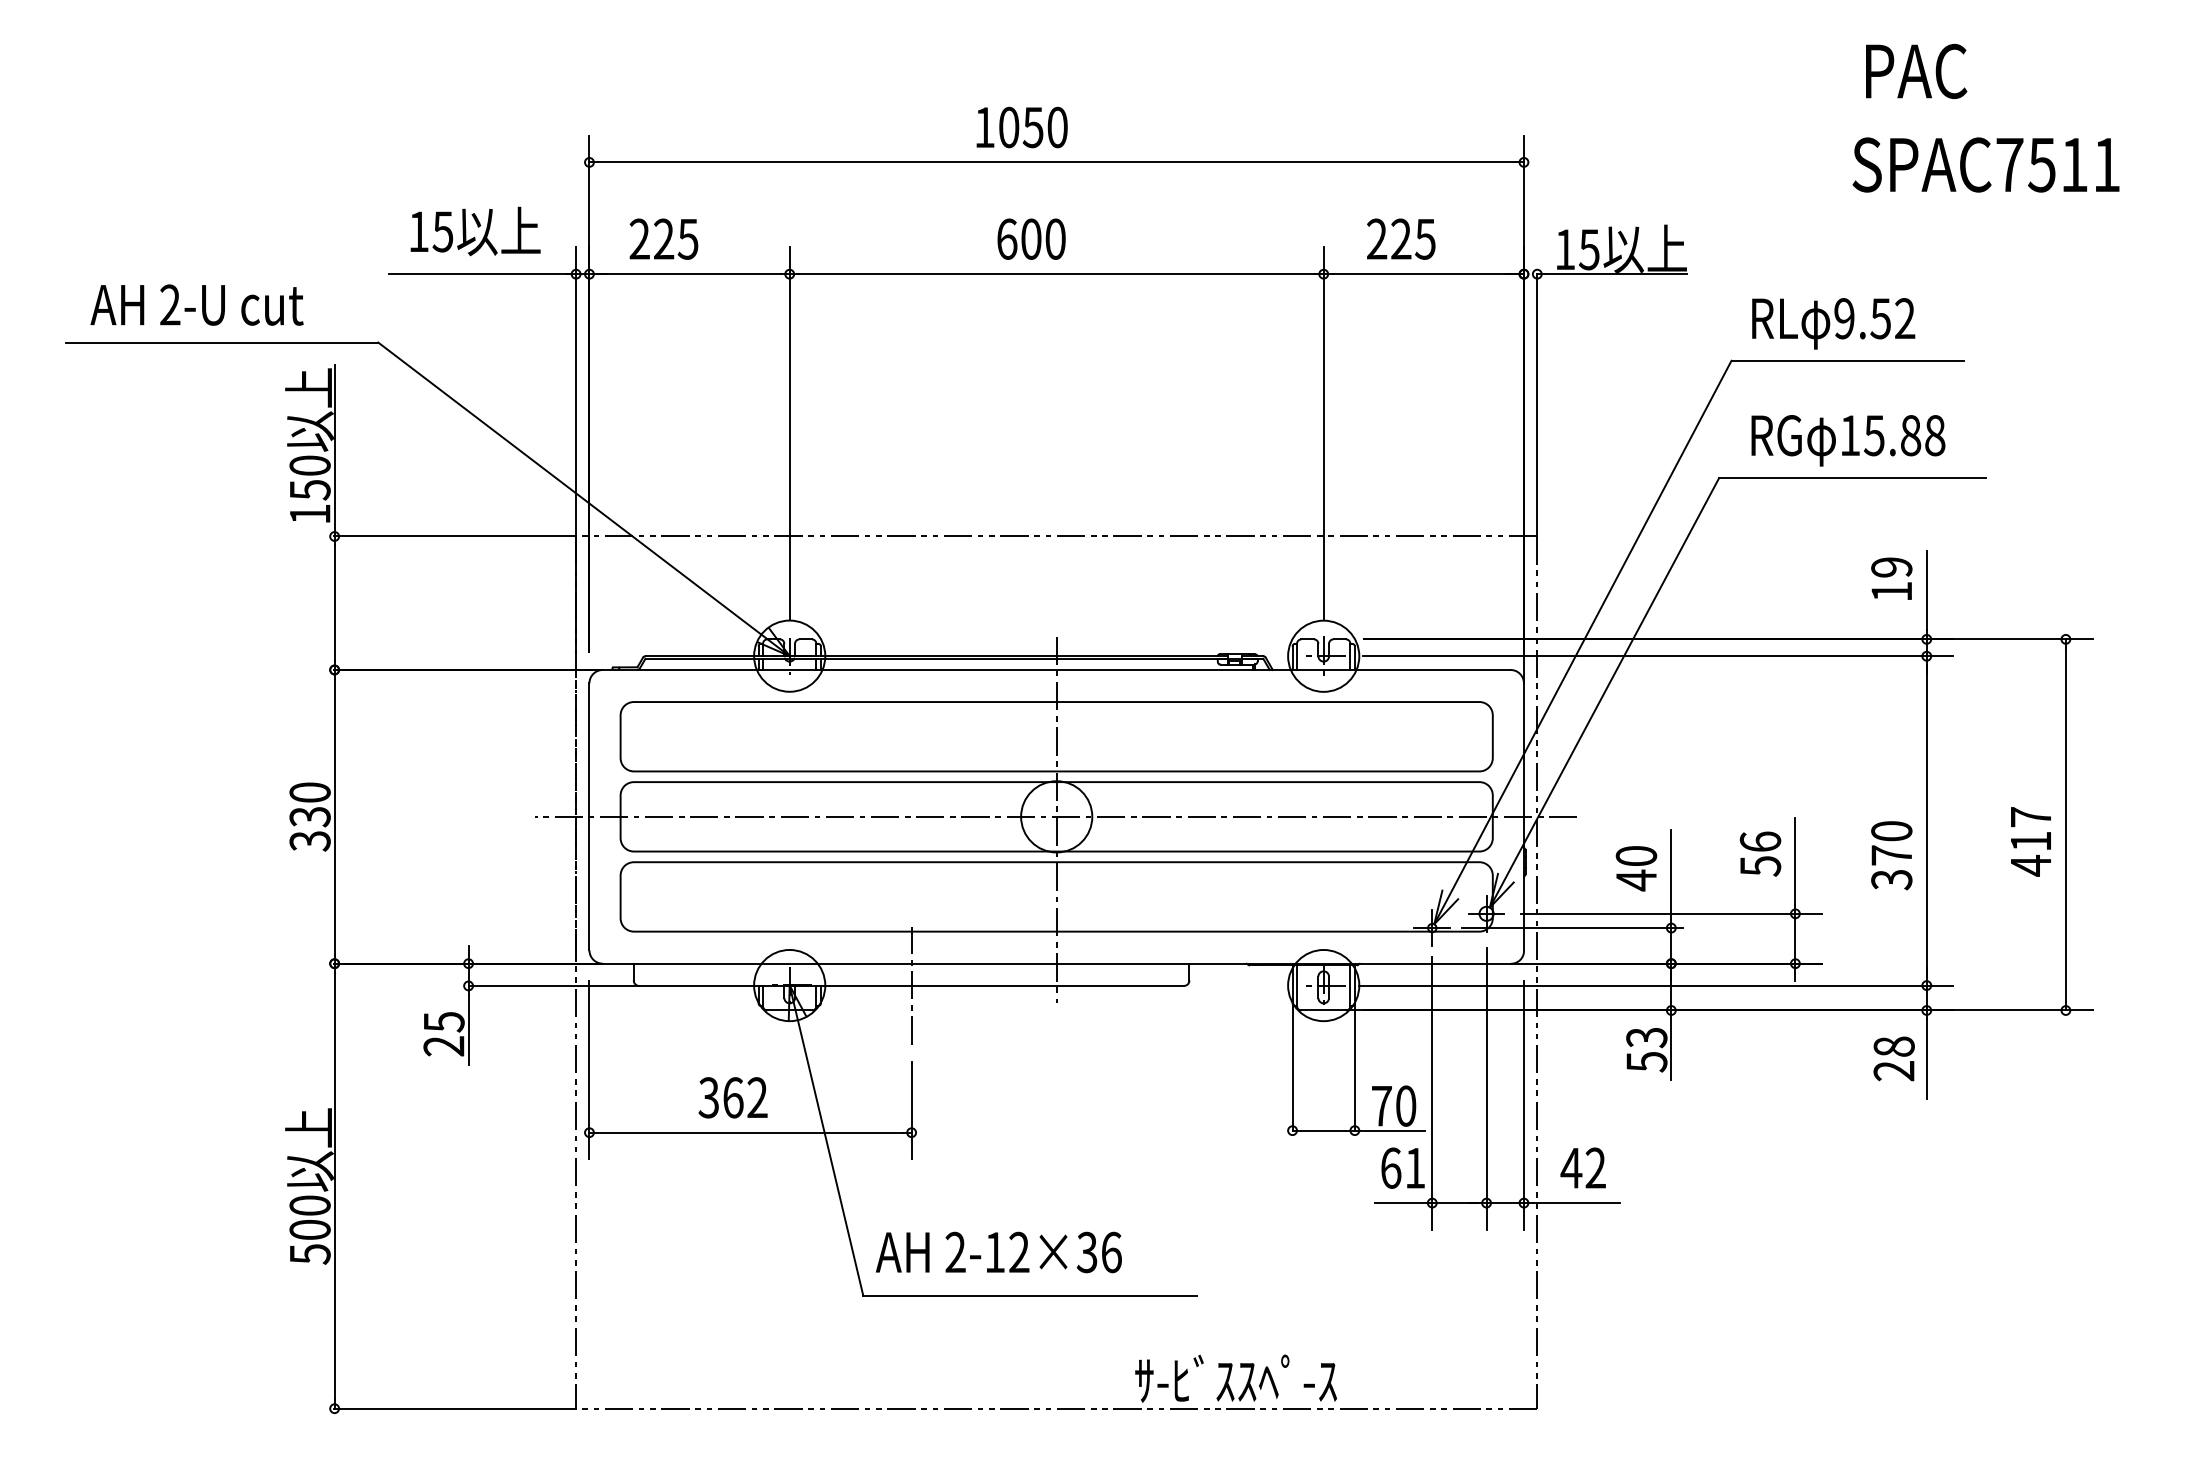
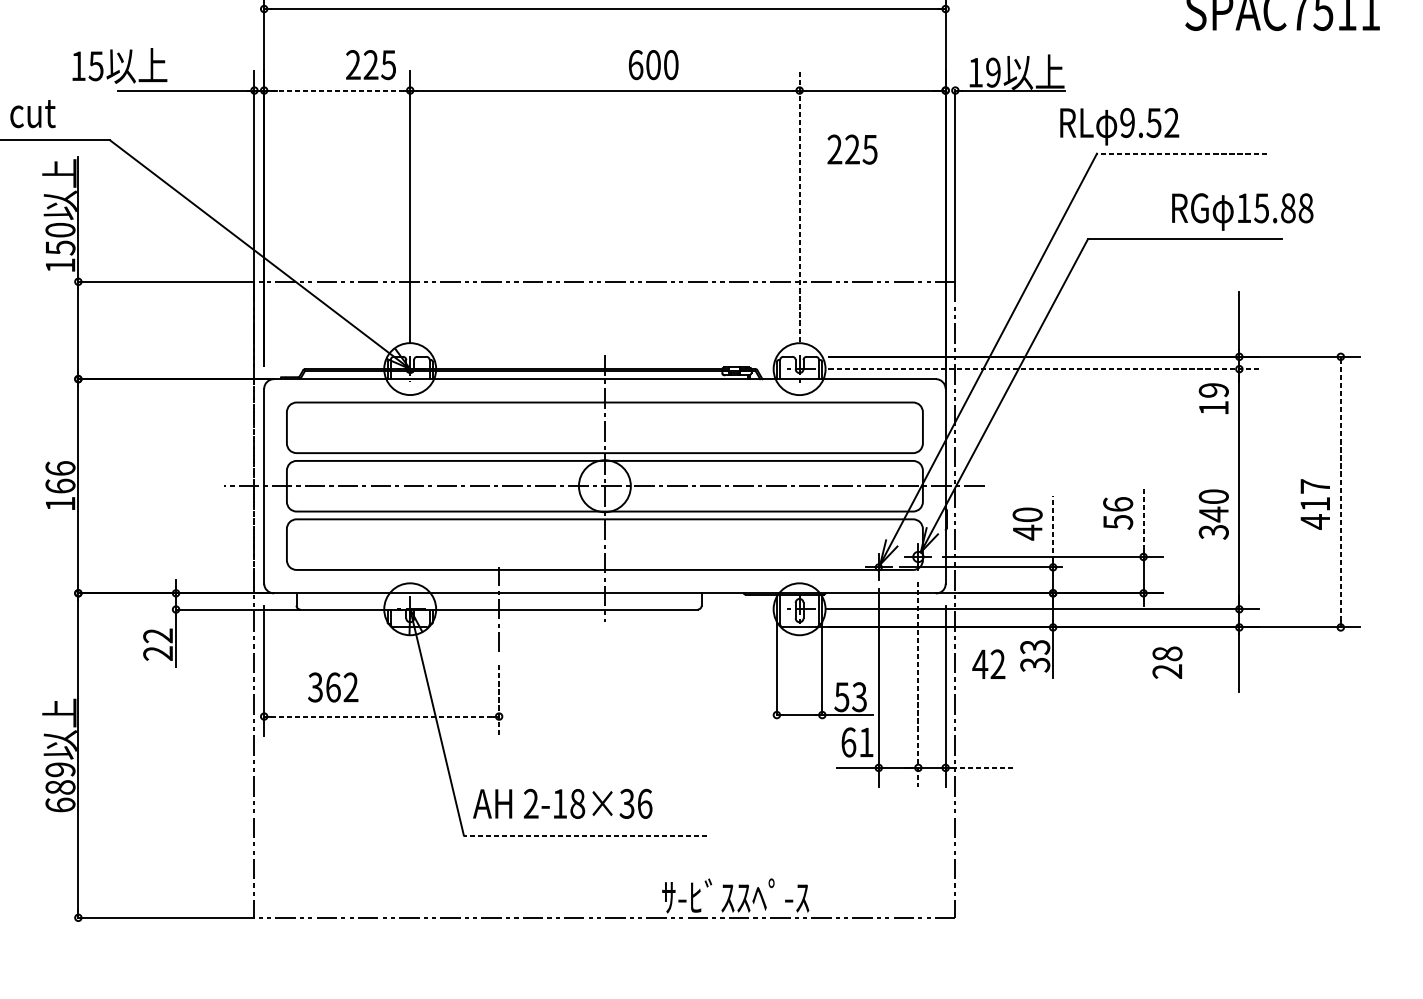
text: (475, 231) -> (119, 65), moved
text: (663, 238) -> (370, 64), moved
text: (1031, 238) -> (653, 64), moved
text: (1401, 238) -> (852, 149), moved
text: (1589, 249) -> (993, 72), 15 -> 19
line: (690, 274) -> (337, 90), solid -> dashed
text: (1833, 323) -> (1119, 126), moved
line: (1847, 360) -> (1181, 153), solid -> dashed
line: (1323, 433) -> (799, 206), solid -> dashed
text: (1848, 440) -> (1242, 211), moved
text: (1891, 578) -> (1213, 398), moved
line: (1658, 656) -> (1043, 369), solid -> dashed
text: (309, 816) -> (60, 486), 330 -> 166
line: (2065, 824) -> (1340, 491), solid -> dashed
text: (1891, 855) -> (1213, 514), 370 -> 340
line: (1795, 861) -> (1143, 518), solid -> dashed
line: (1671, 874) -> (1053, 528), solid -> dashed
text: (443, 1022) -> (157, 636), 25 -> 22
text: (1893, 1058) -> (1166, 662), moved
text: (1646, 1062) -> (1034, 665), 53 -> 33
line: (1486, 1089) -> (918, 685), solid -> dashed
text: (732, 1097) -> (332, 687), moved
text: (1393, 1105) -> (850, 696), 70 -> 53
line: (911, 1111) -> (499, 701), solid -> dashed
line: (751, 1132) -> (382, 716), solid -> dashed
text: (1582, 1167) -> (988, 663), moved
line: (1576, 1203) -> (983, 768), solid -> dashed
text: (309, 1229) -> (60, 787), 500 -> 689
text: (1019, 1252) -> (577, 803), 2-12×36 -> 2-18×36
line: (1030, 1295) -> (585, 835), solid -> dashed

